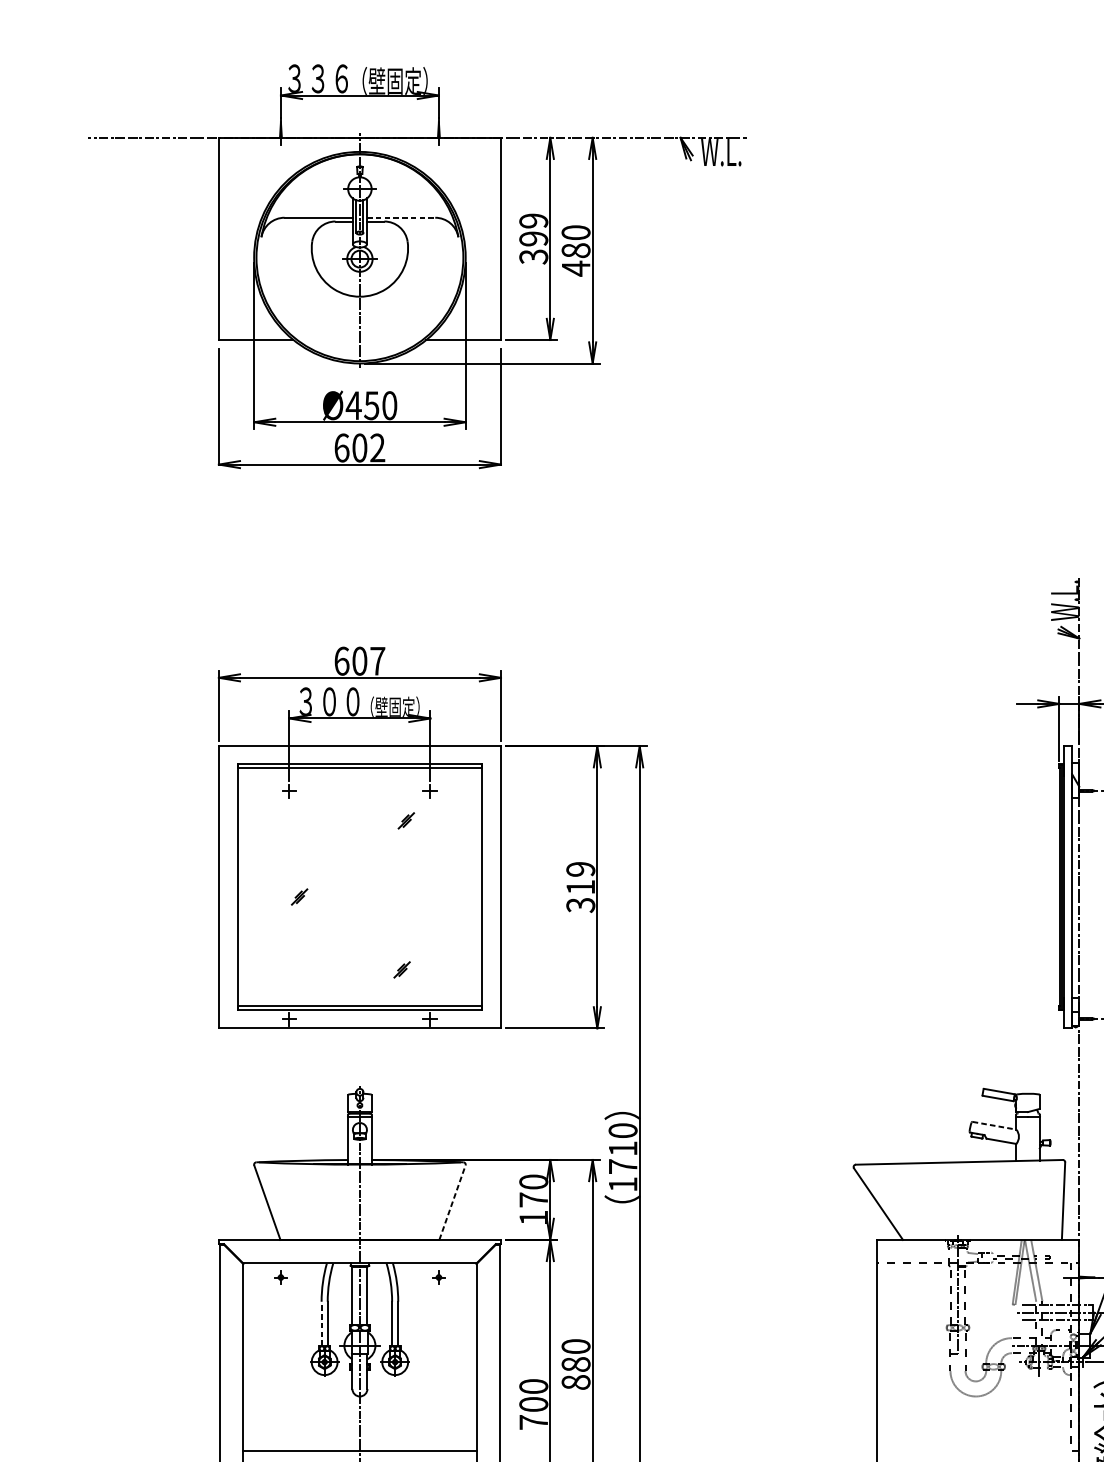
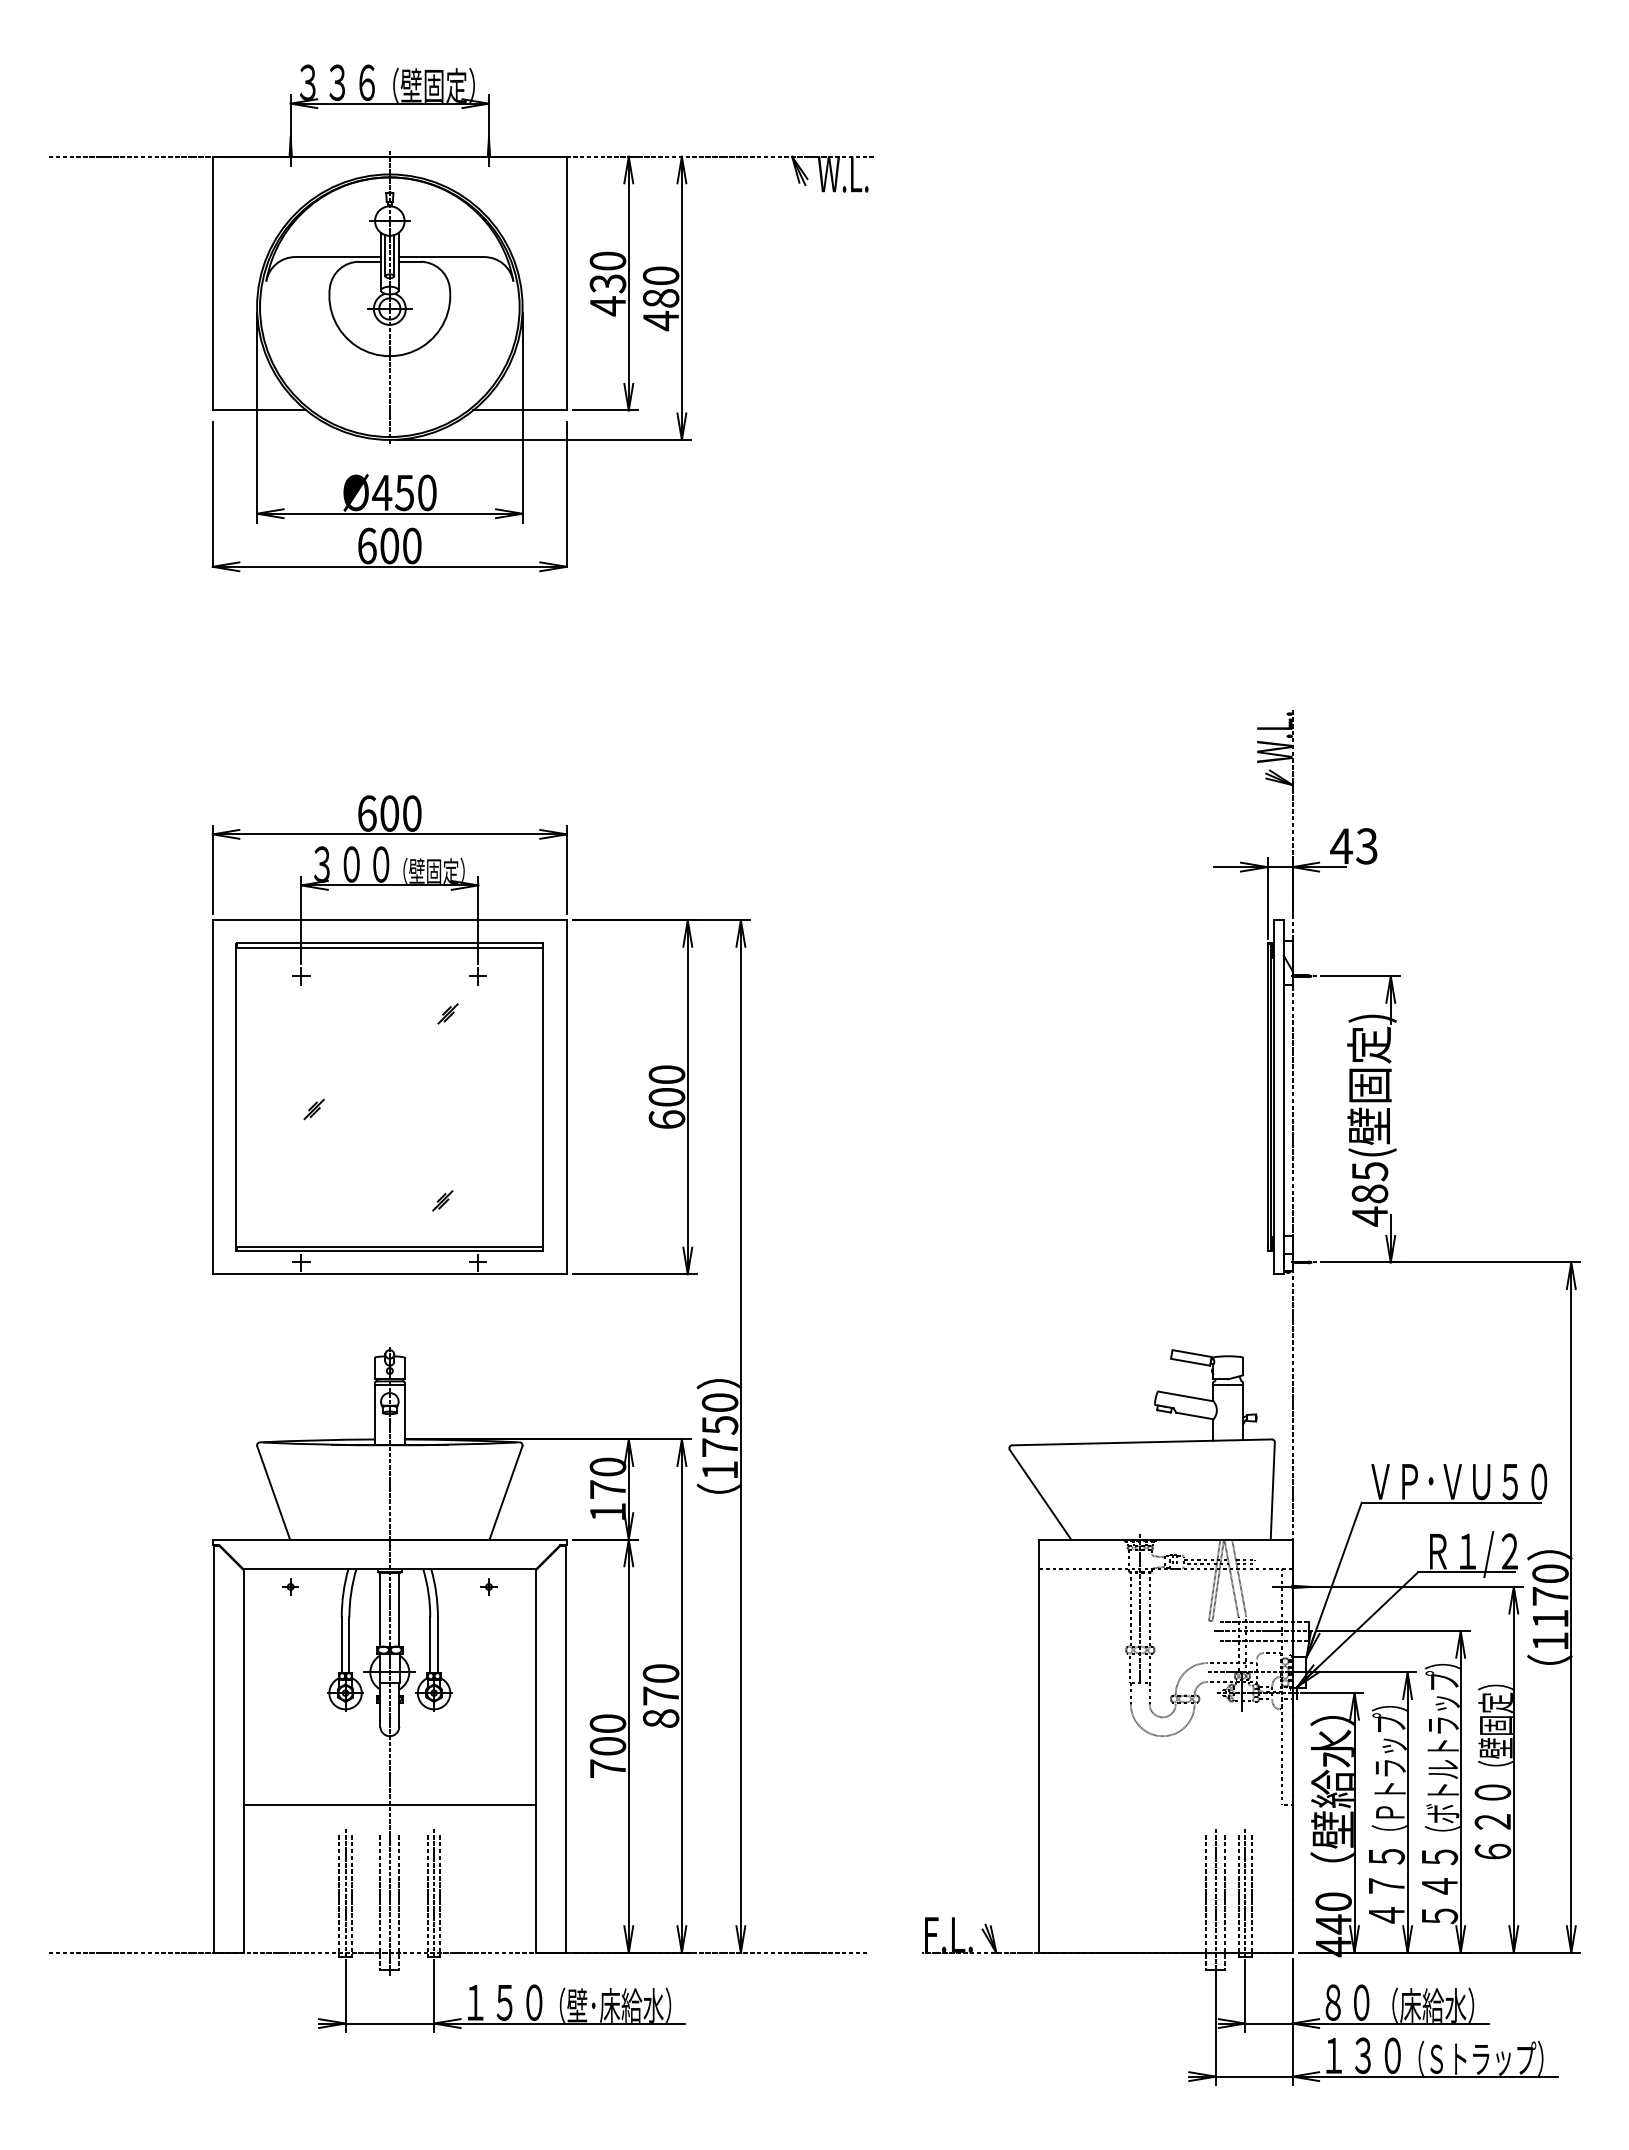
line: (401, 218) -> (441, 257), dashed -> solid
text: (533, 238) -> (607, 283), 399 -> 430
text: (377, 447) -> (411, 545), 602 -> 600
text: (377, 661) -> (412, 813), 607 -> 600
text: (580, 887) -> (666, 1097), 319 -> 600
line: (994, 1125) -> (1186, 1396), dashed -> solid
text: (623, 1148) -> (720, 1425), 1710 -> 1750
line: (452, 1203) -> (505, 1493), dashed -> solid
line: (321, 1324) -> (341, 1645), dashed -> solid
text: (576, 1364) -> (661, 1695), 880 -> 870

